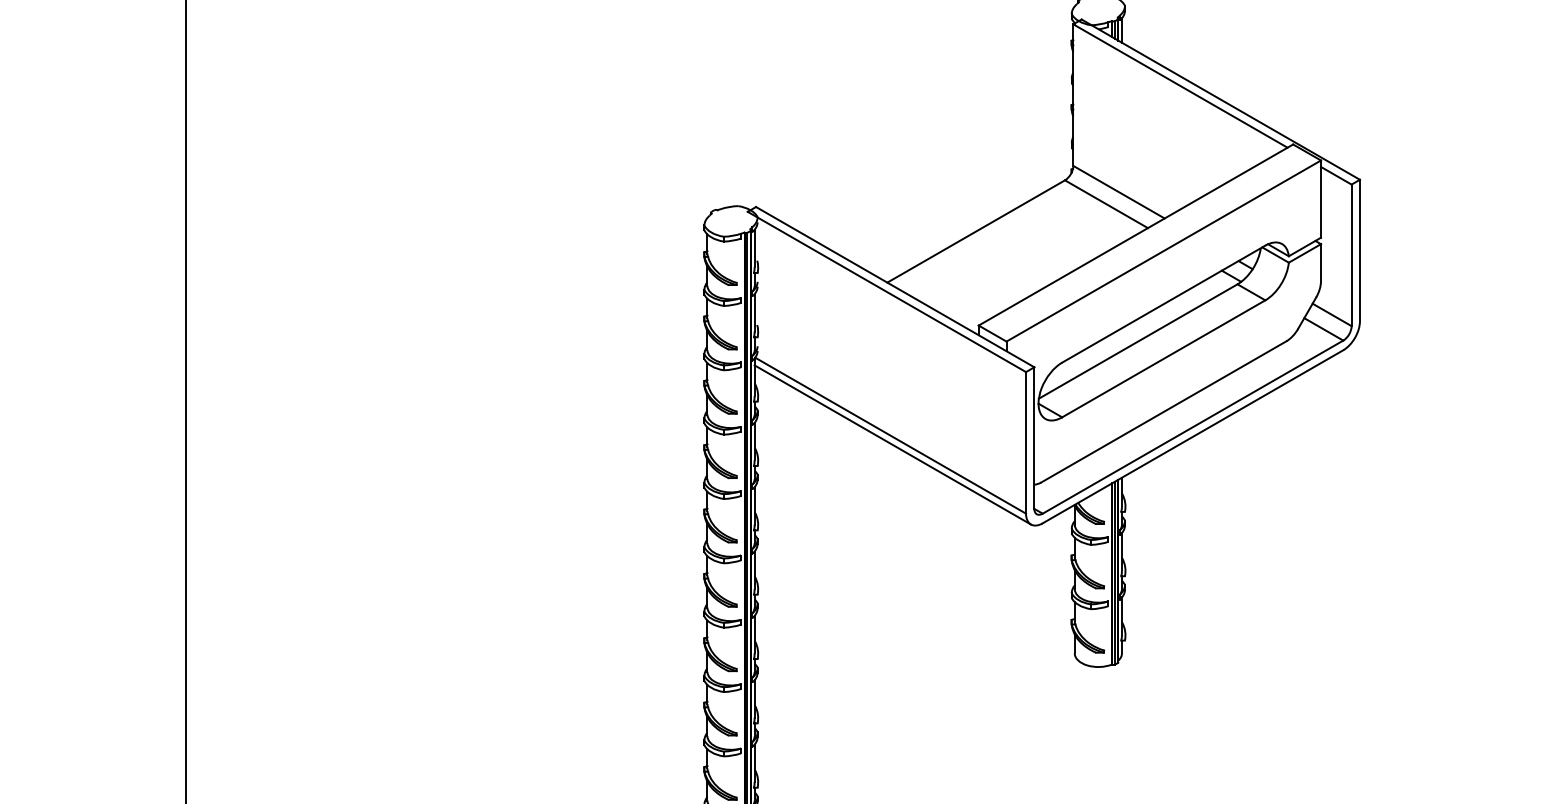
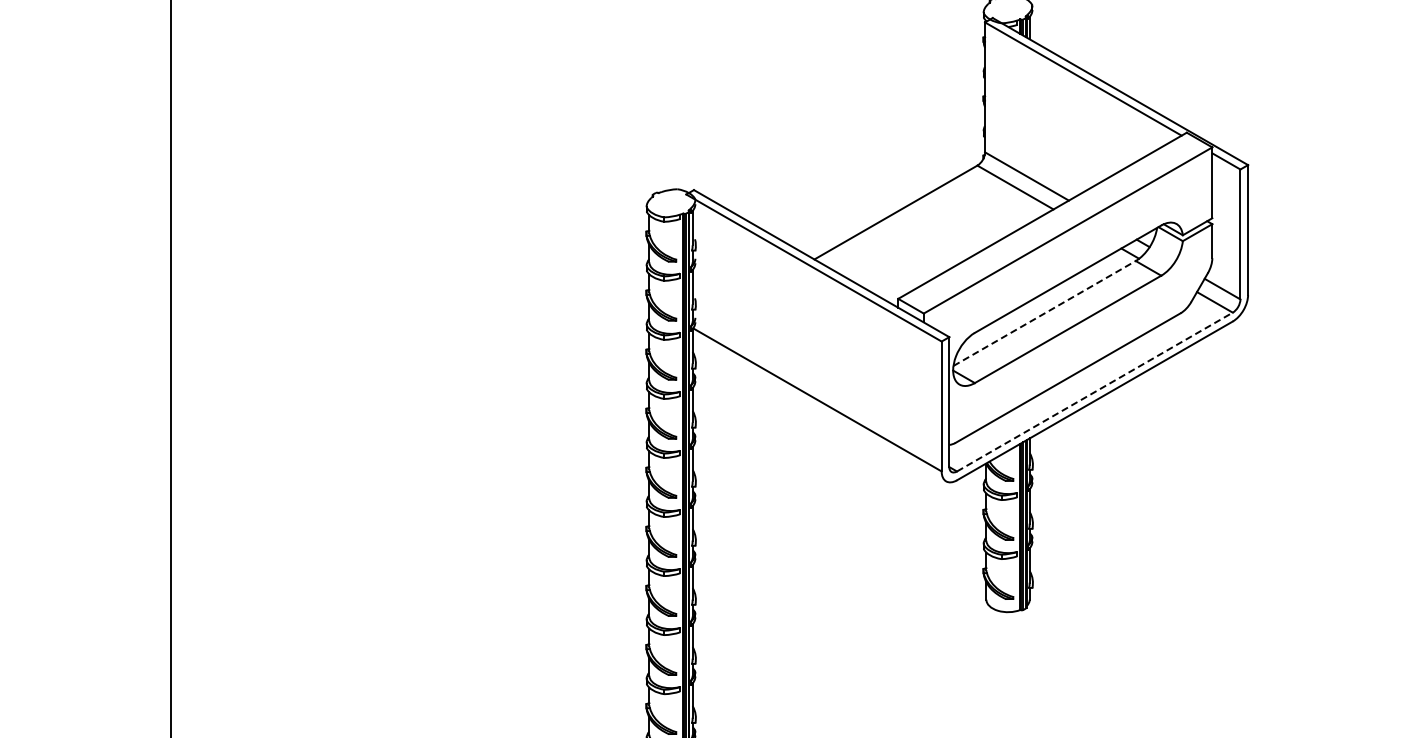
line: (1139, 341) -> (1045, 313), solid -> dashed
line: (1193, 426) -> (1095, 391), solid -> dashed
line: (892, 445) -> (819, 408), removed

